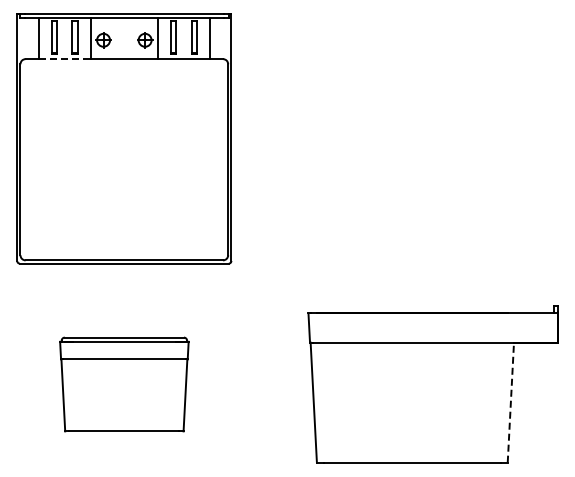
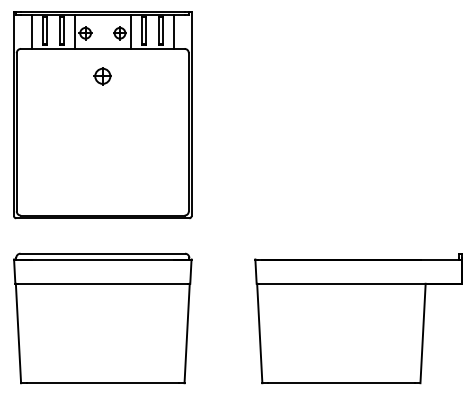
line: (64, 59) -> (53, 49), dashed -> solid
part: (124, 91) -> (102, 75), added
part: (124, 384) -> (102, 318), size x1.67
line: (510, 402) -> (422, 333), dashed -> solid

